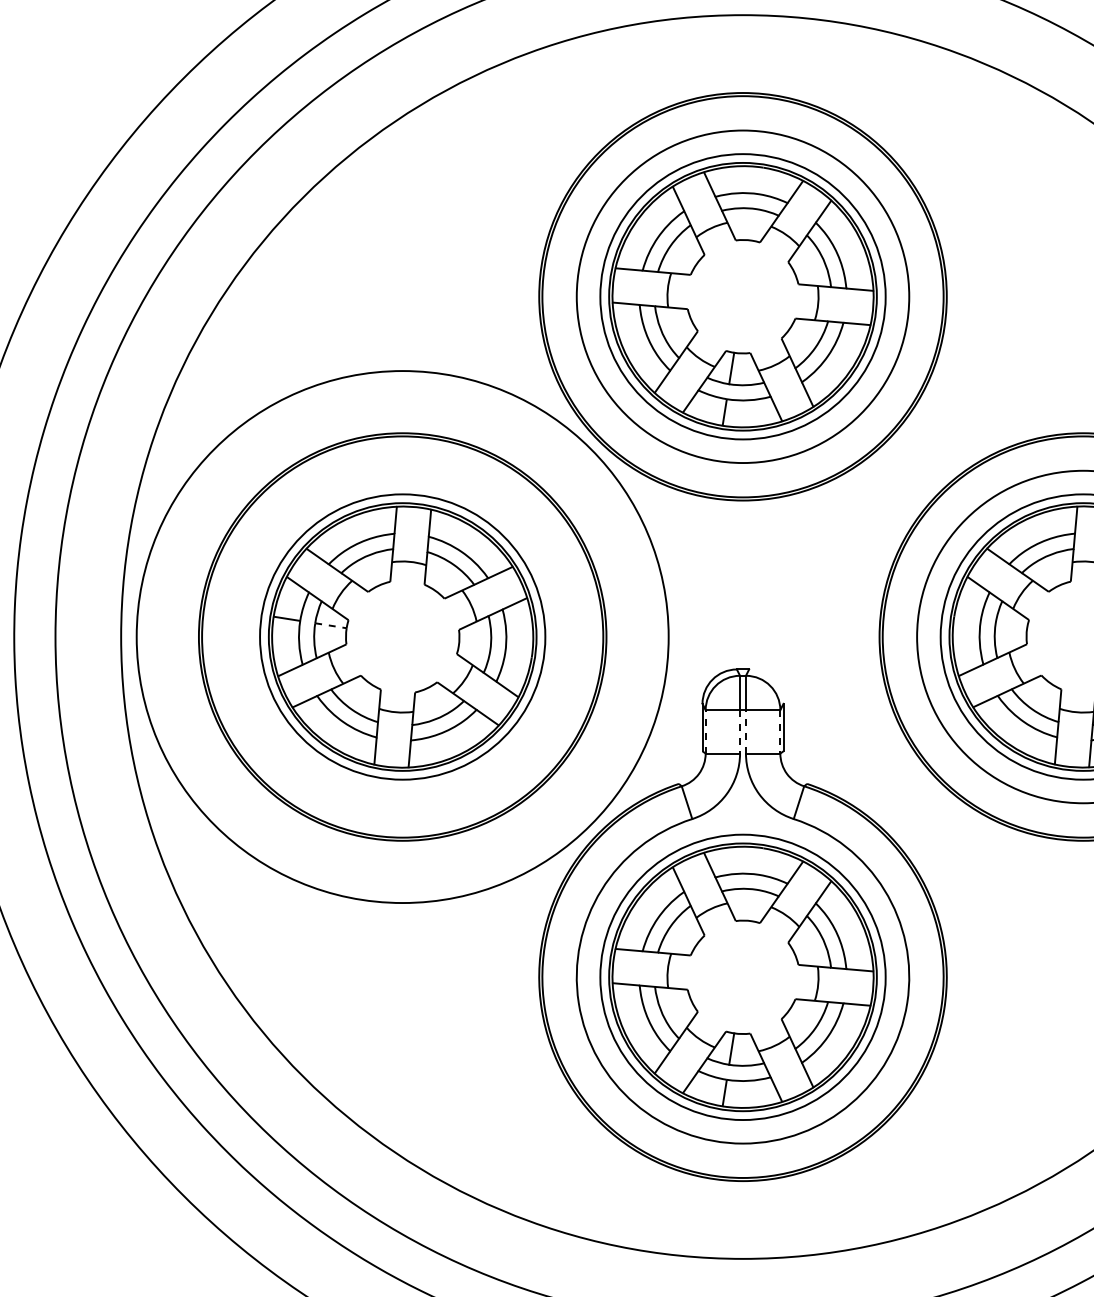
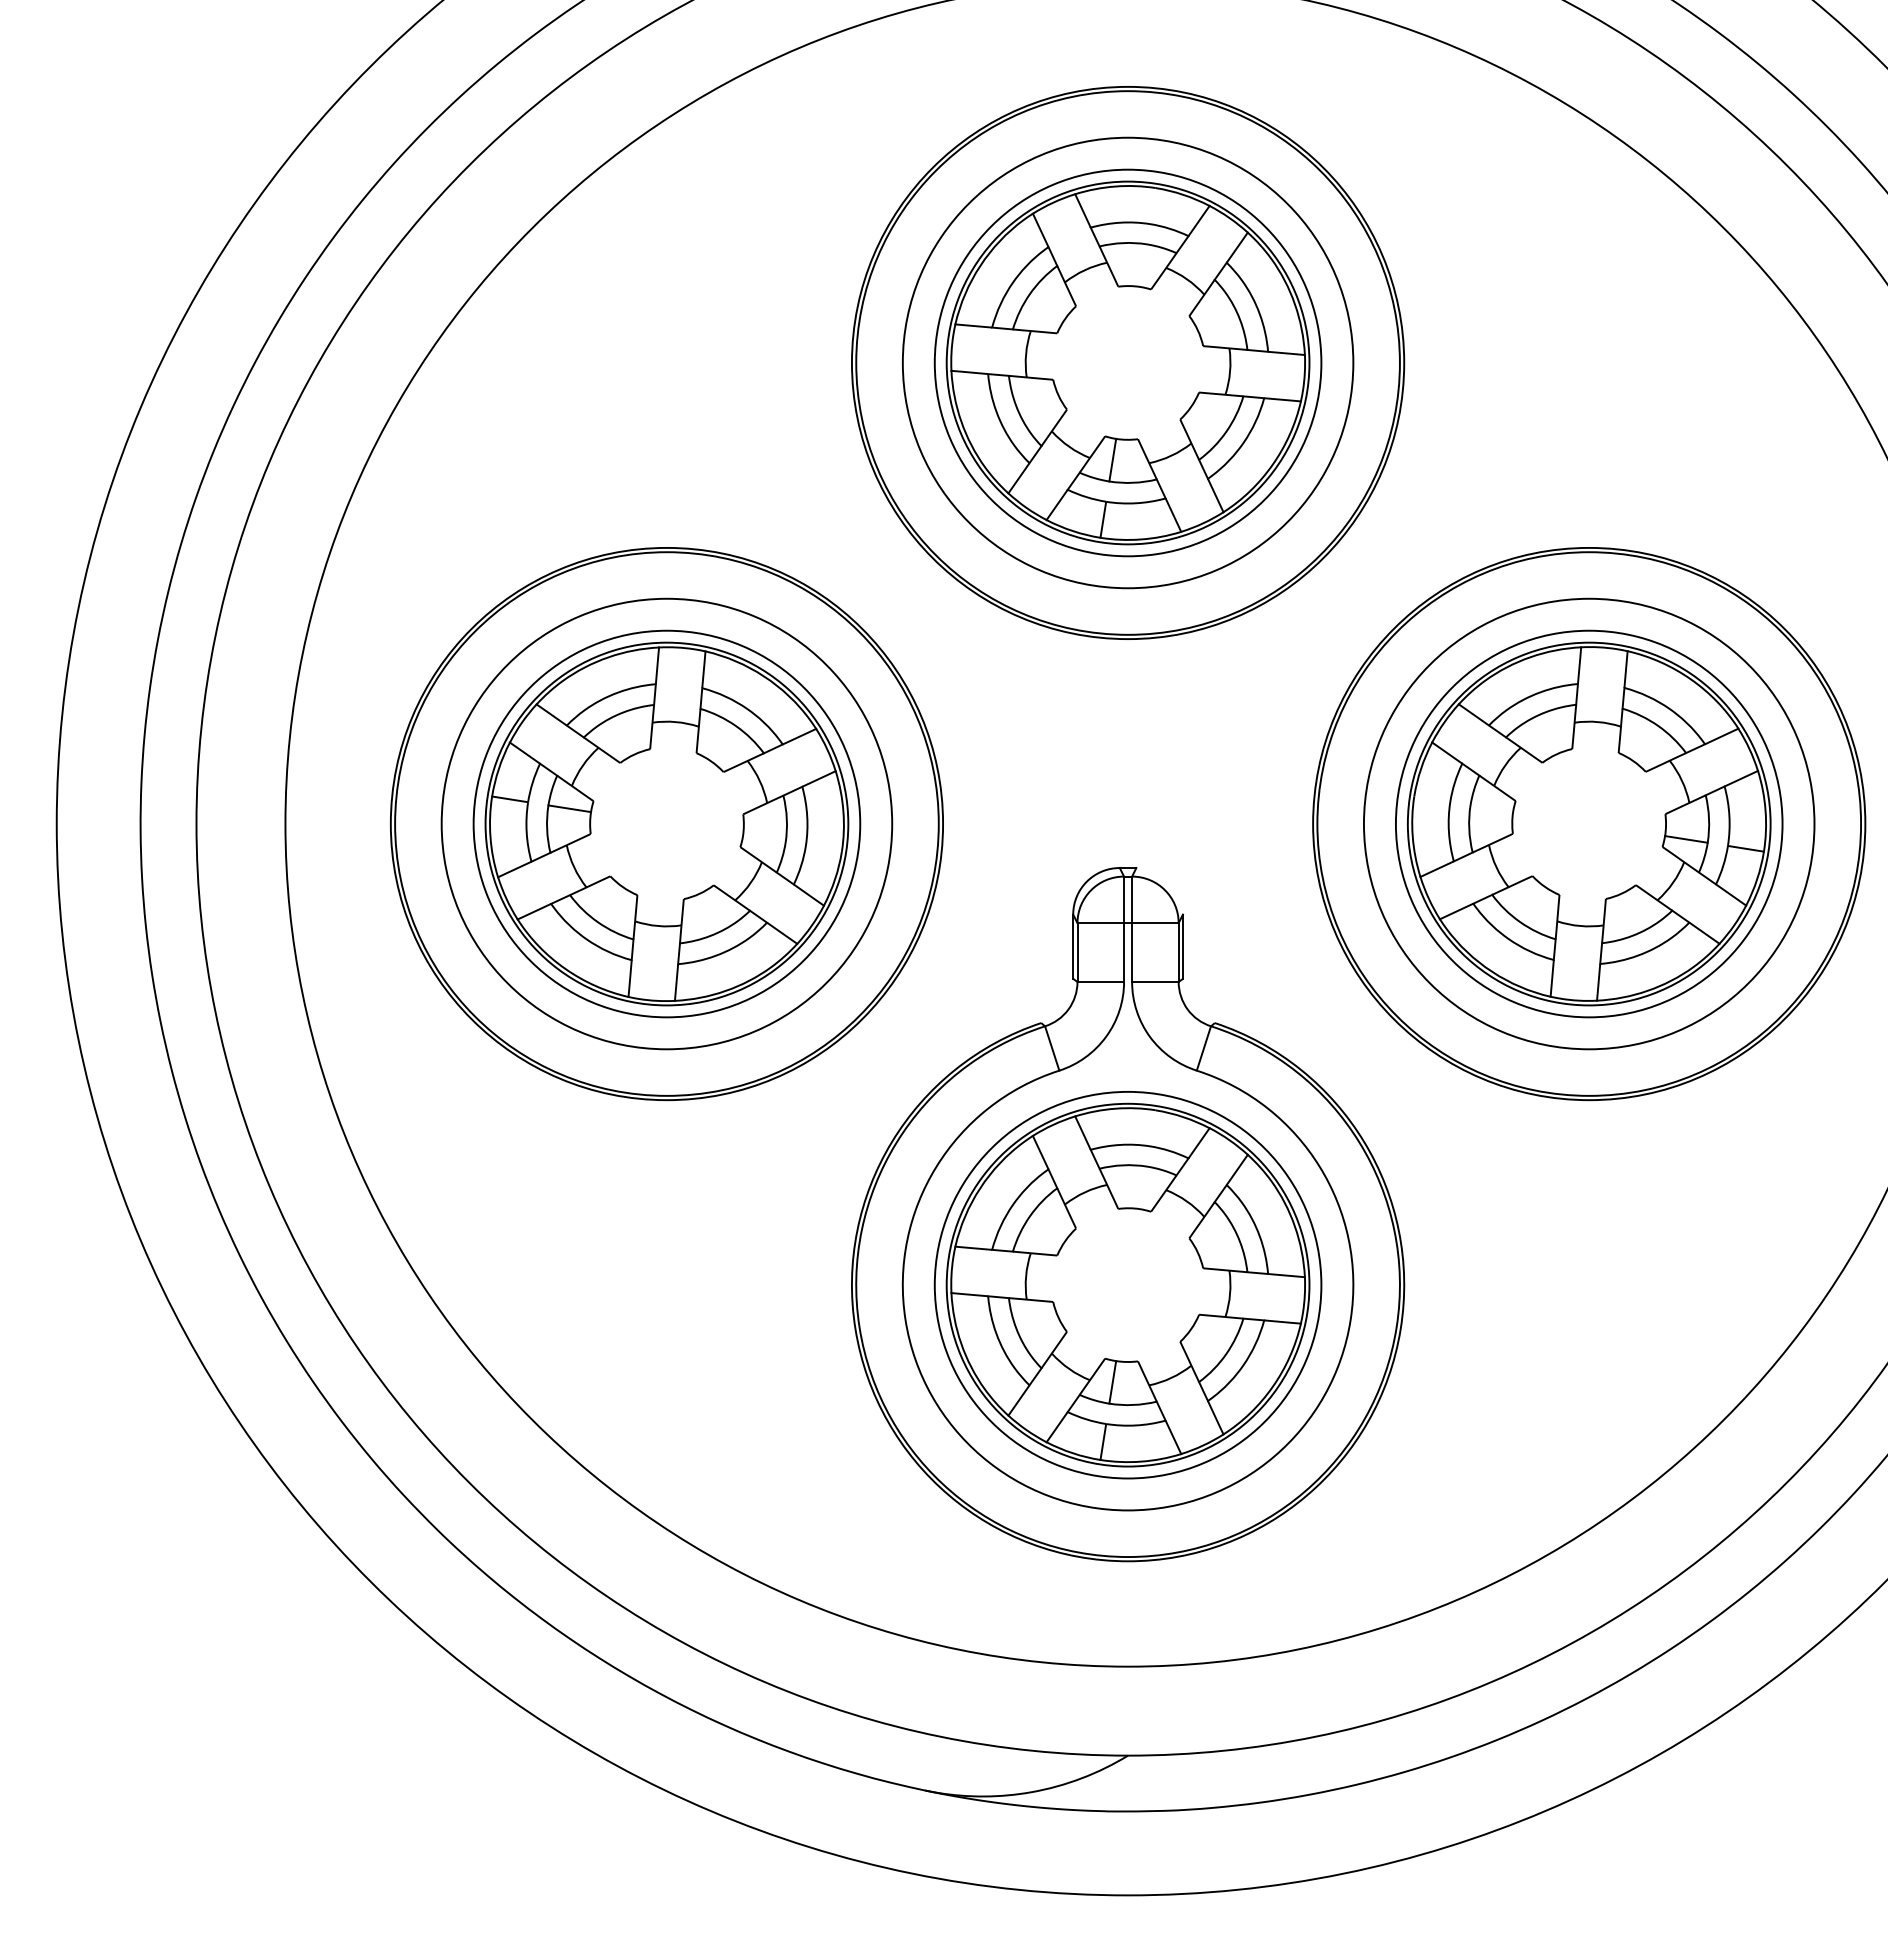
line: (330, 625) -> (569, 808), dashed -> solid
circle: (402, 636) -> (666, 823), size x0.62
line: (705, 731) -> (1077, 952), dashed -> solid
line: (746, 731) -> (1132, 952), dashed -> solid
line: (740, 732) -> (1124, 953), dashed -> solid
line: (780, 732) -> (1178, 953), dashed -> solid

